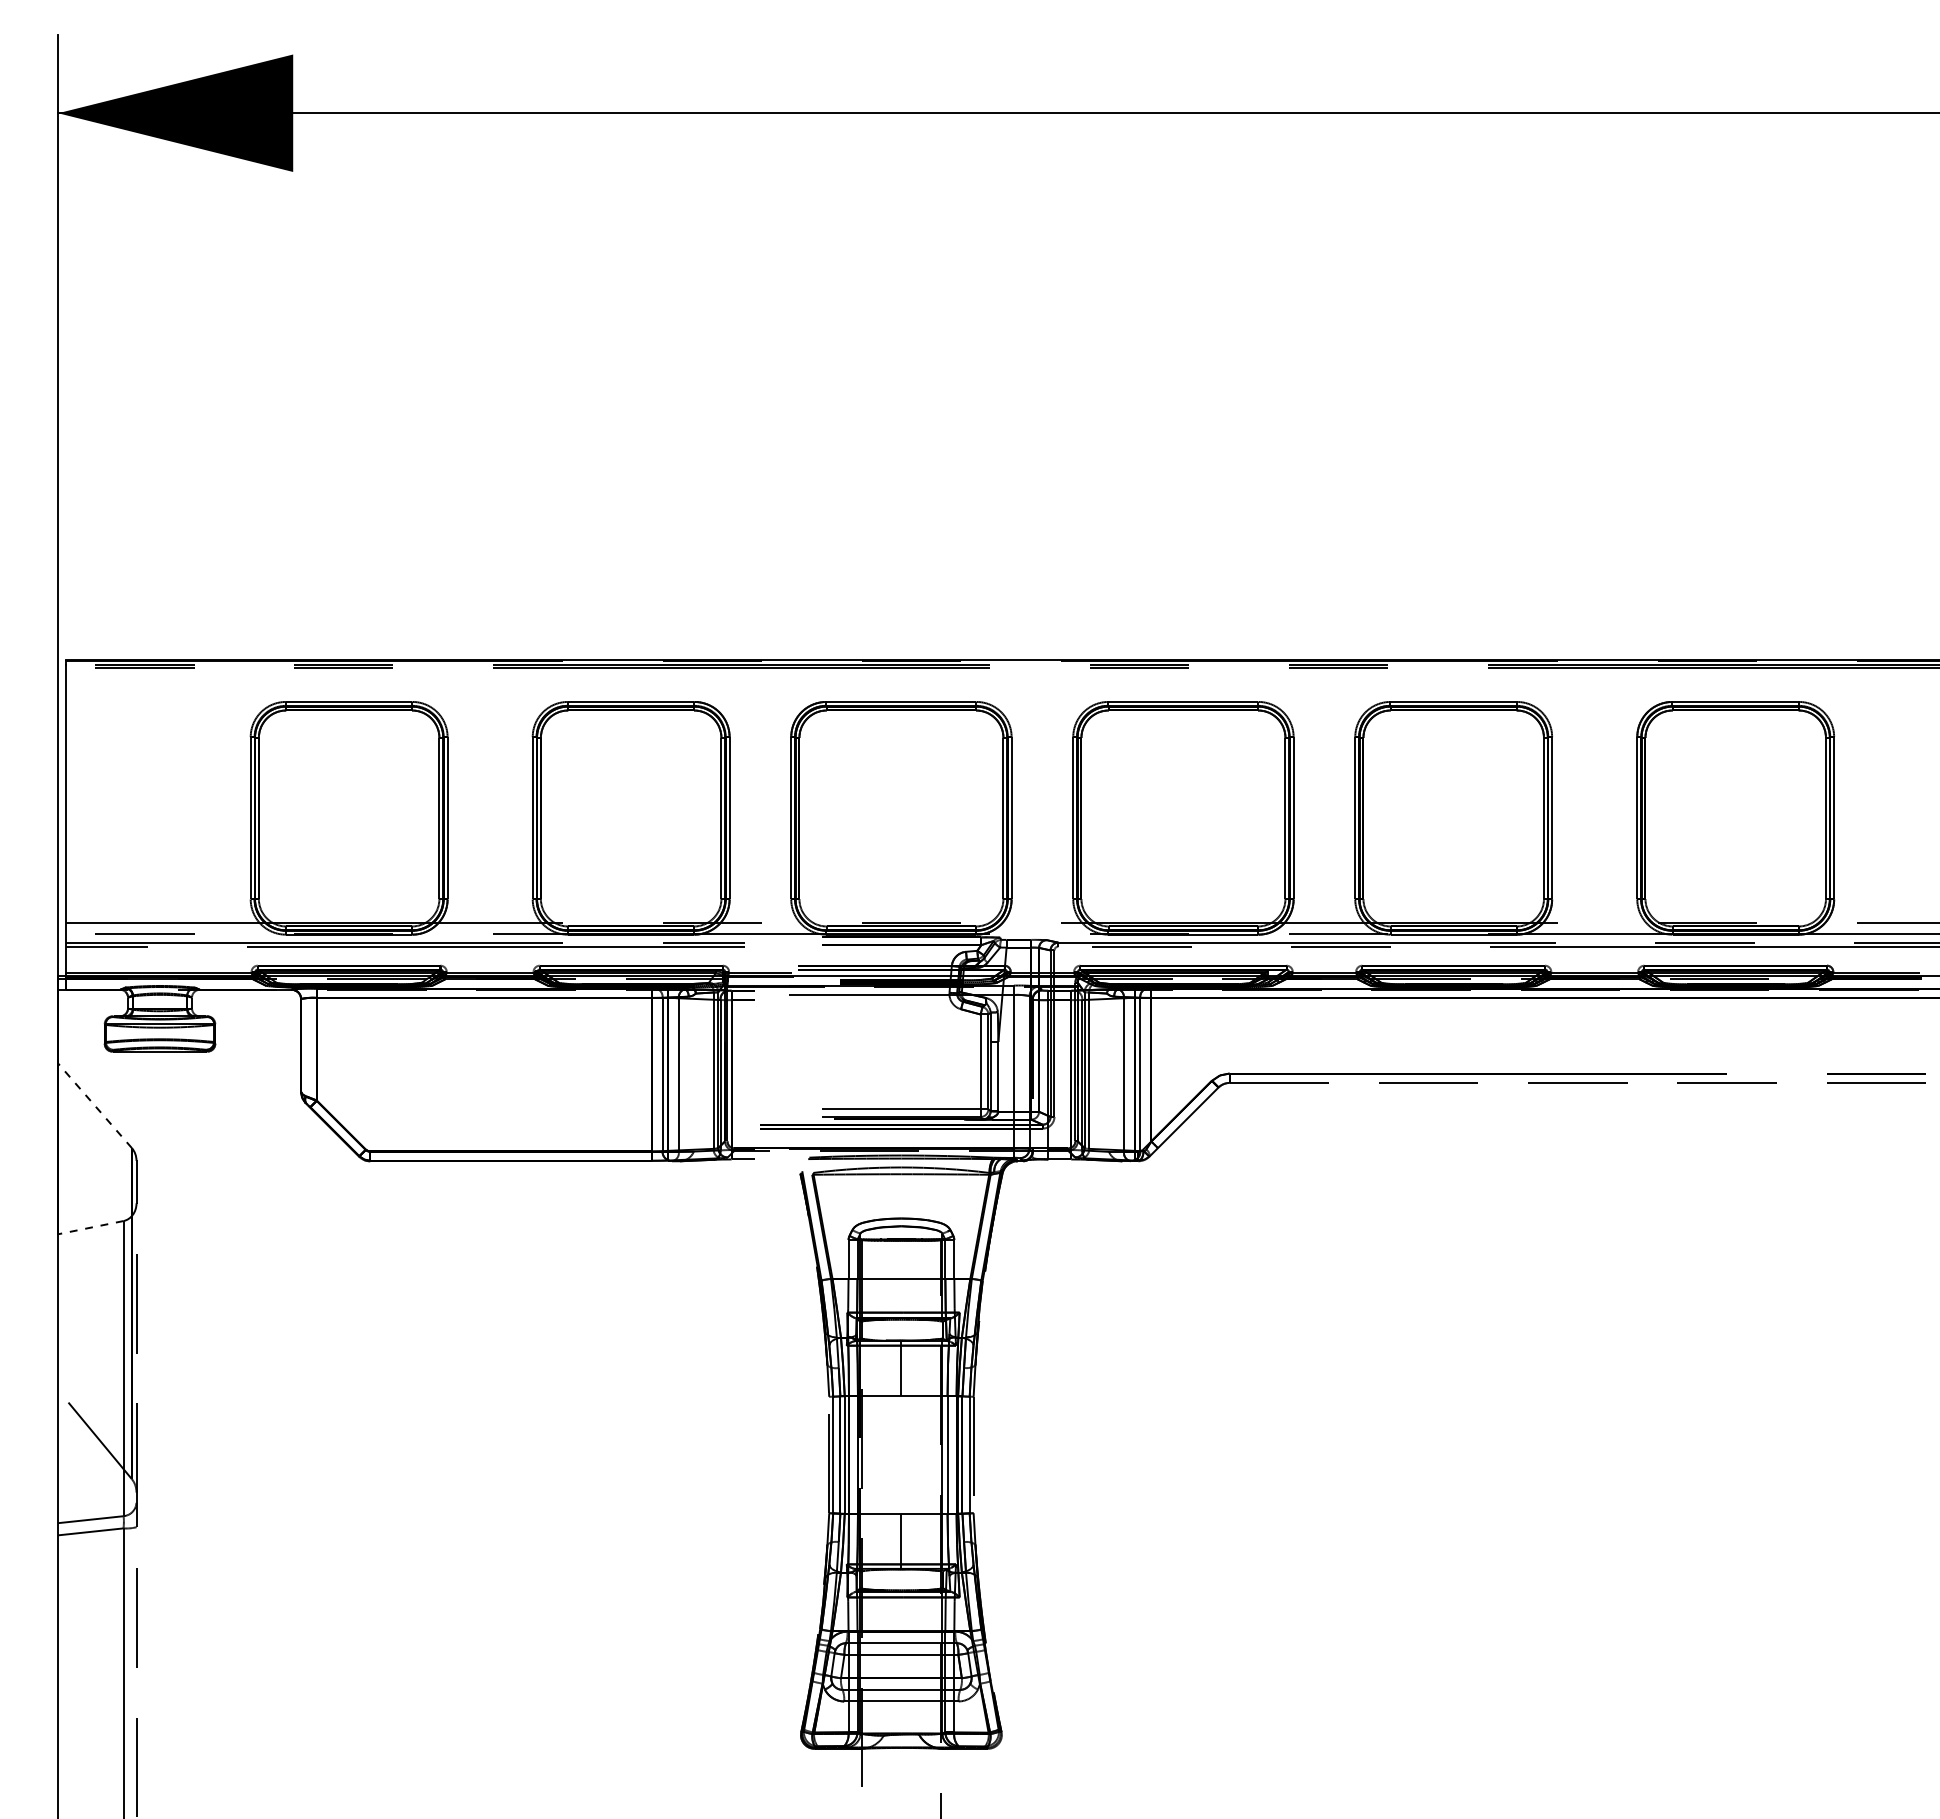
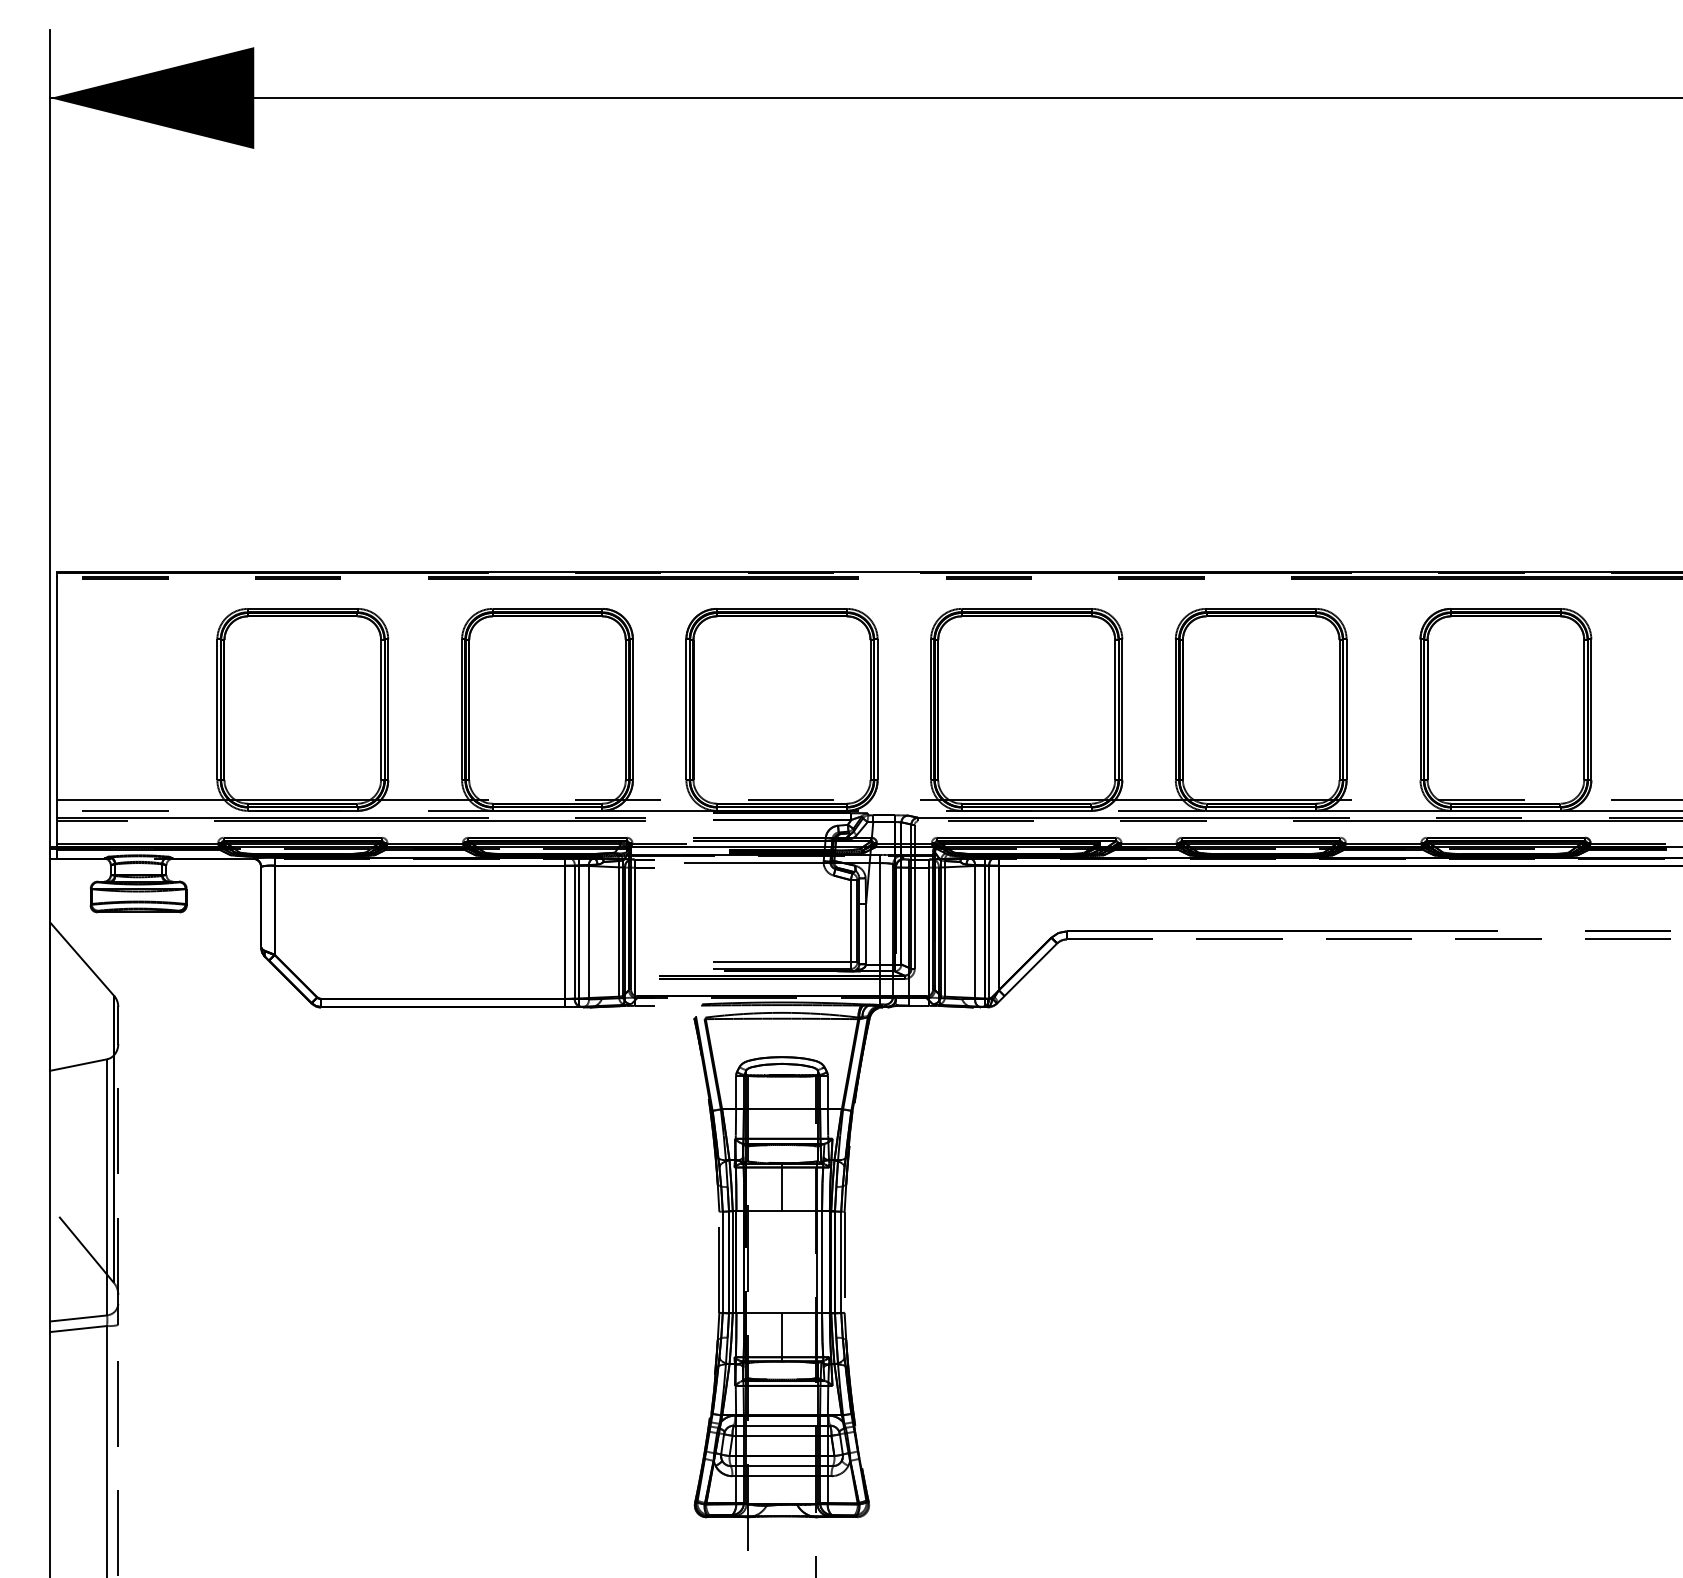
line: (94, 1105) -> (81, 959), dashed -> solid
line: (90, 1227) -> (78, 1064), dashed -> solid

